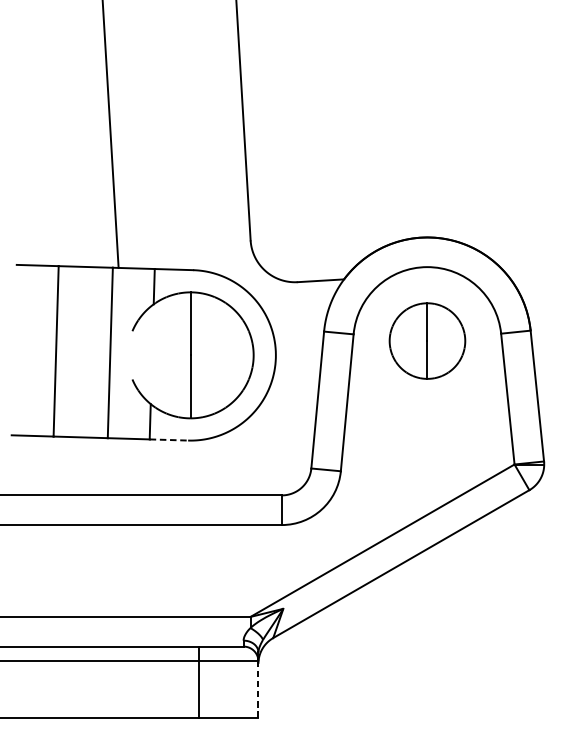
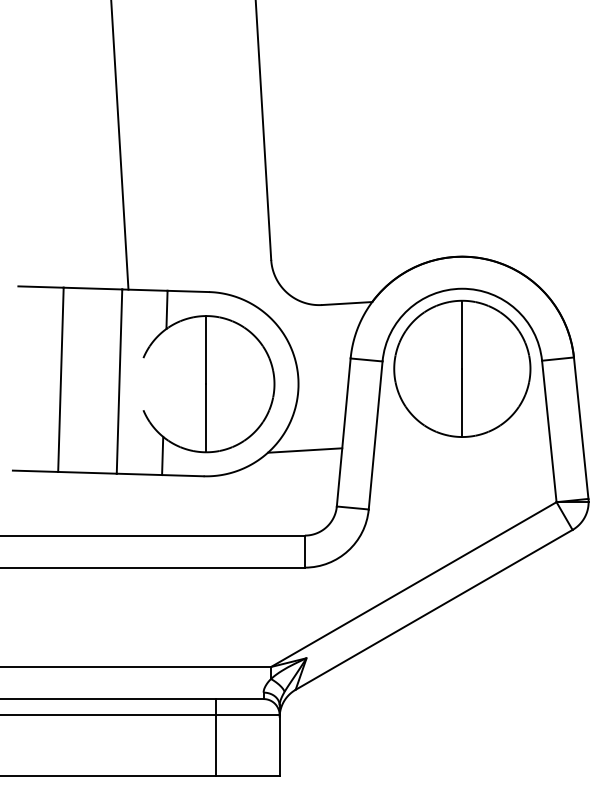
part: (427, 340) -> (462, 368), size x1.67
line: (281, 416) -> (304, 450), added
line: (168, 439) -> (182, 475), dashed -> solid
line: (258, 689) -> (279, 745), dashed -> solid

